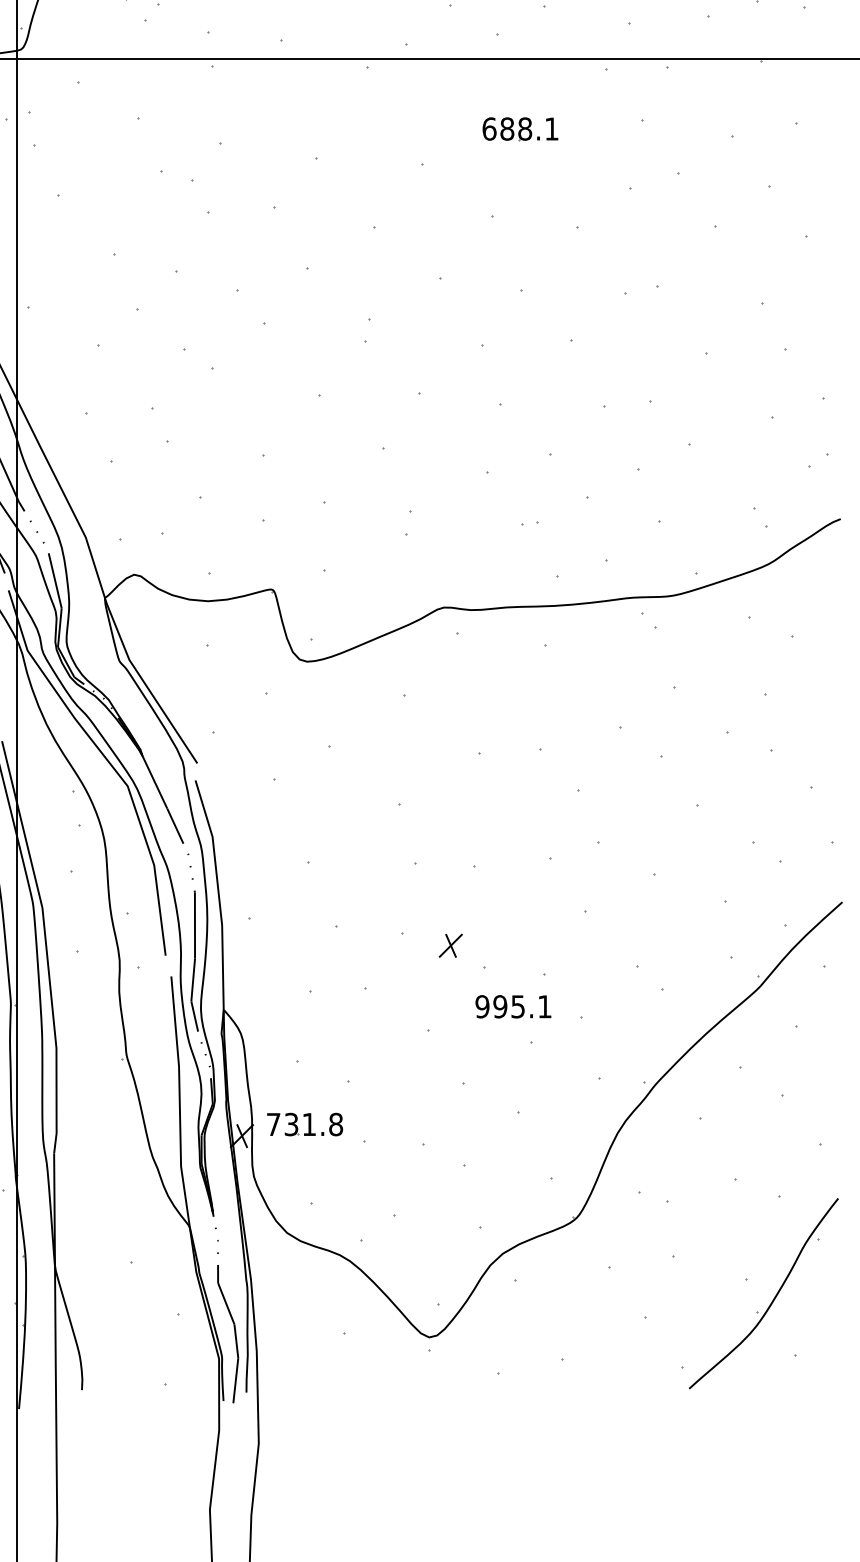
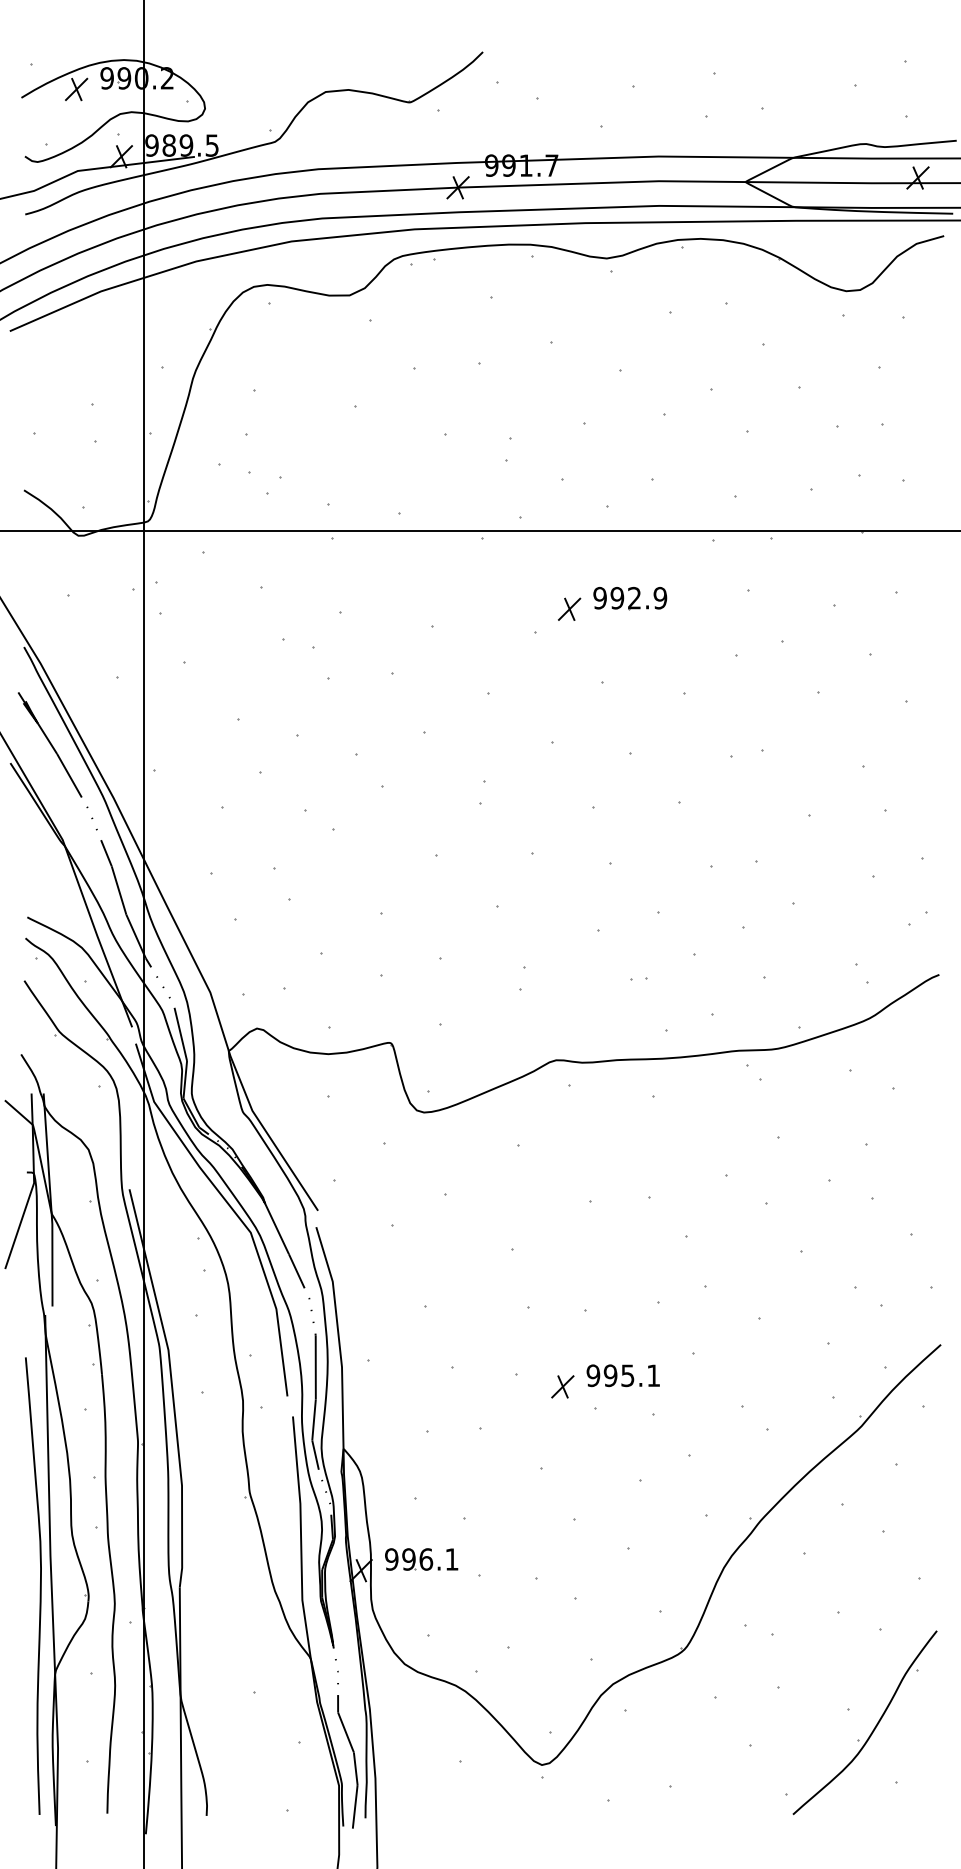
text: (520, 128) -> (630, 597), 688.1 -> 992.9
part: (457, 139) -> (569, 608), added
text: (512, 1006) -> (622, 1375), moved
text: (304, 1124) -> (421, 1559), 731.8 -> 996.1

